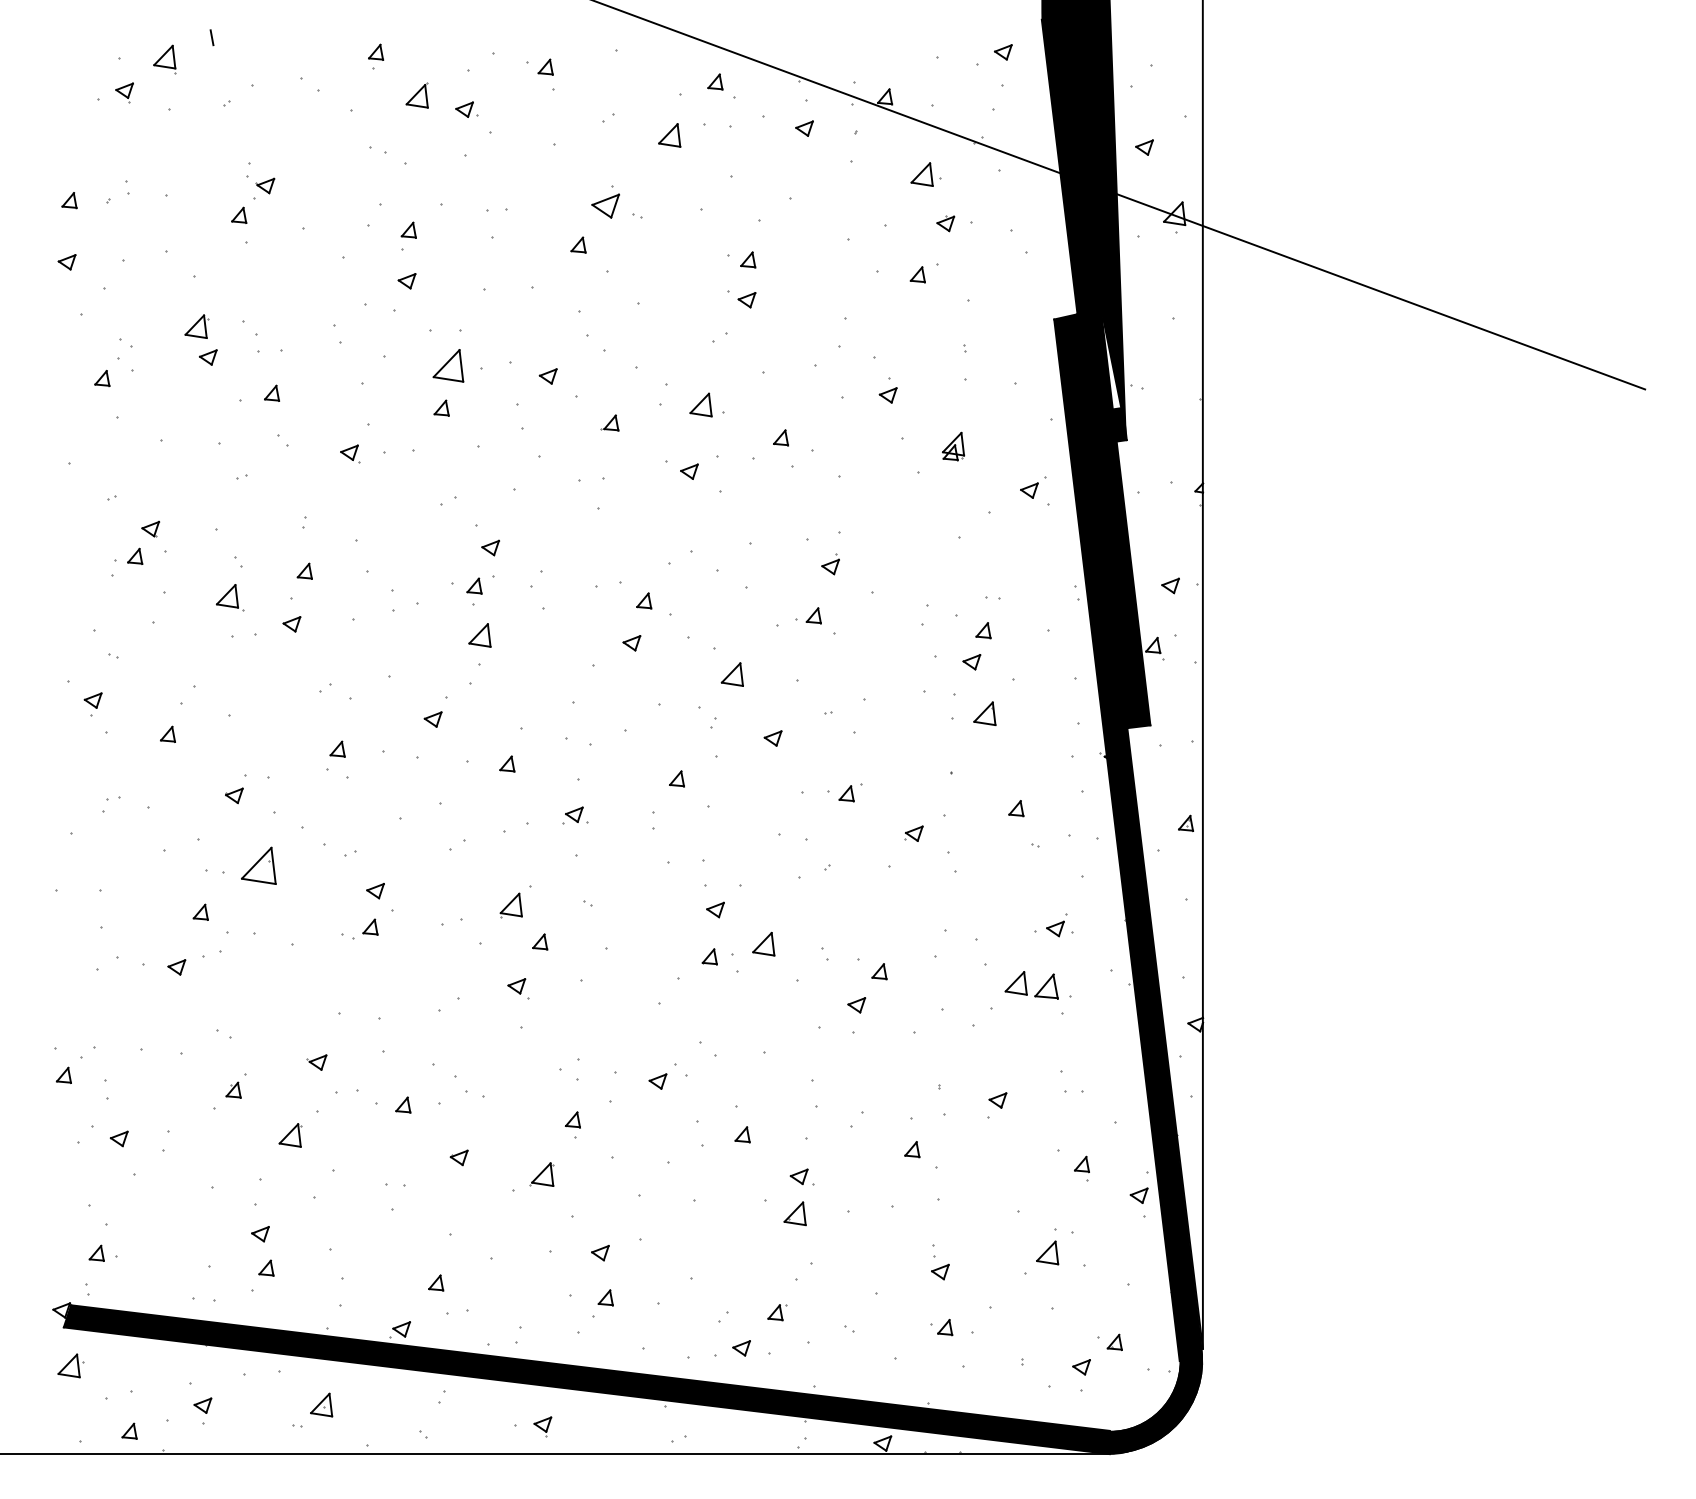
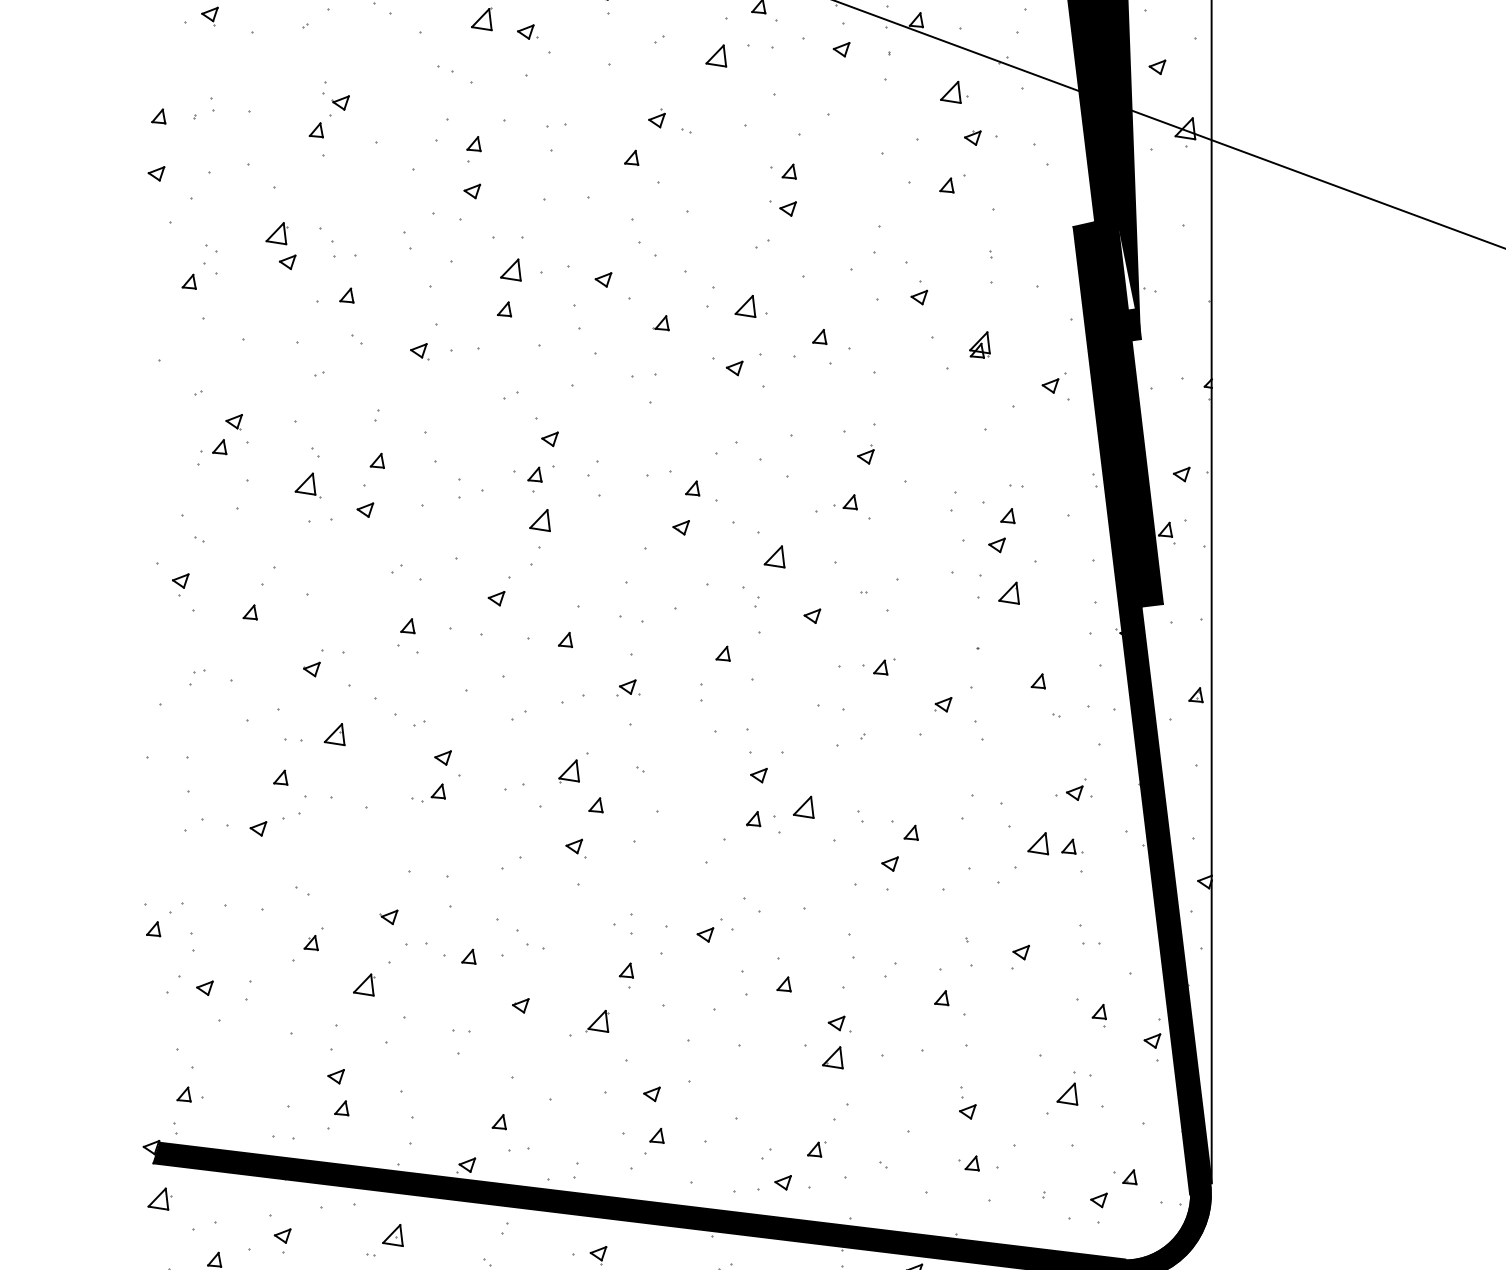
part: (605, 202) -> (656, 118), size x0.62
part: (448, 365) -> (510, 269), size x0.71
part: (258, 865) -> (334, 734), size x0.62
part: (1053, 986) -> (1072, 846), size x0.62

